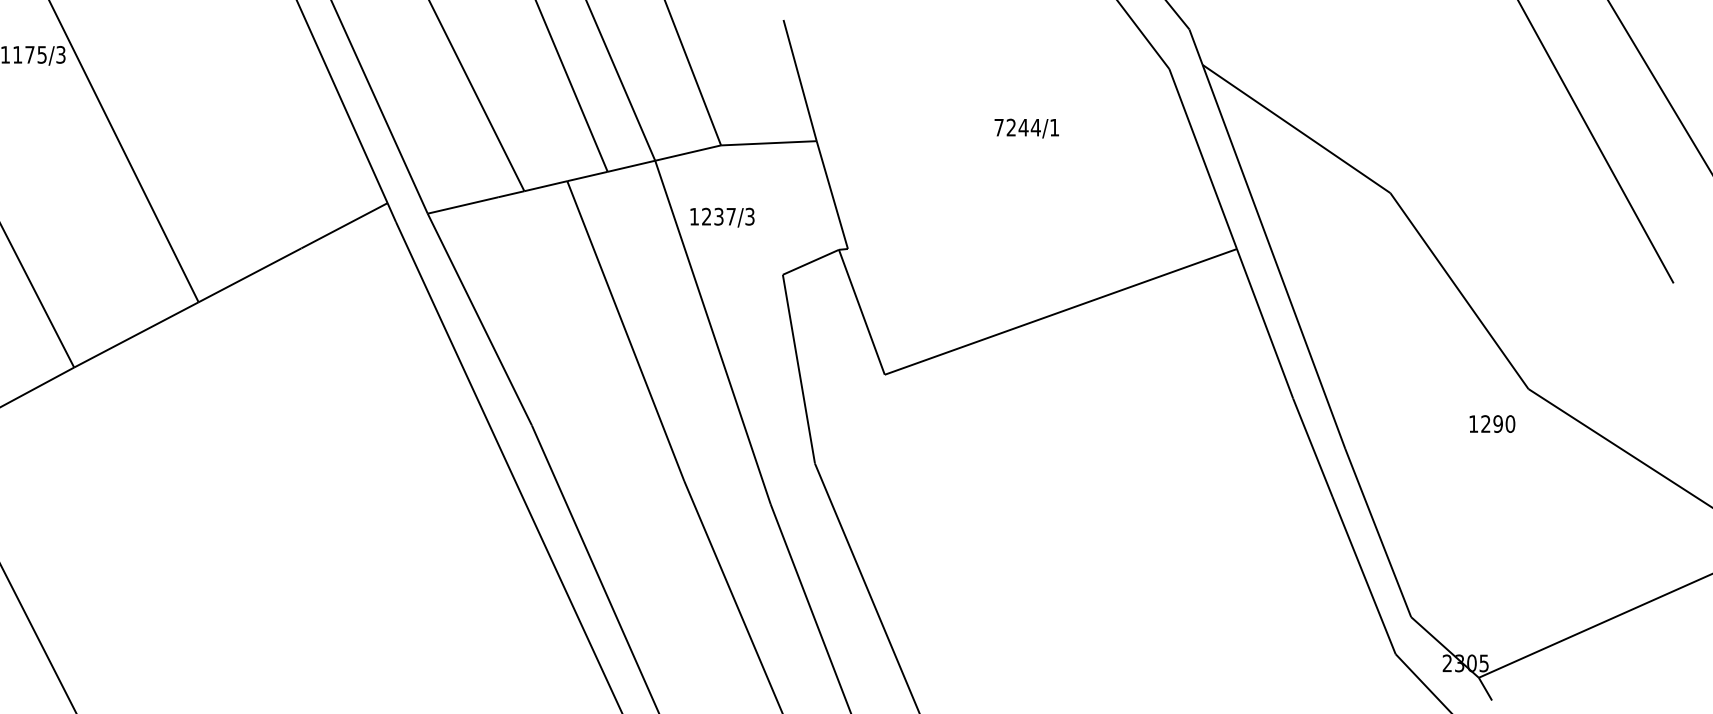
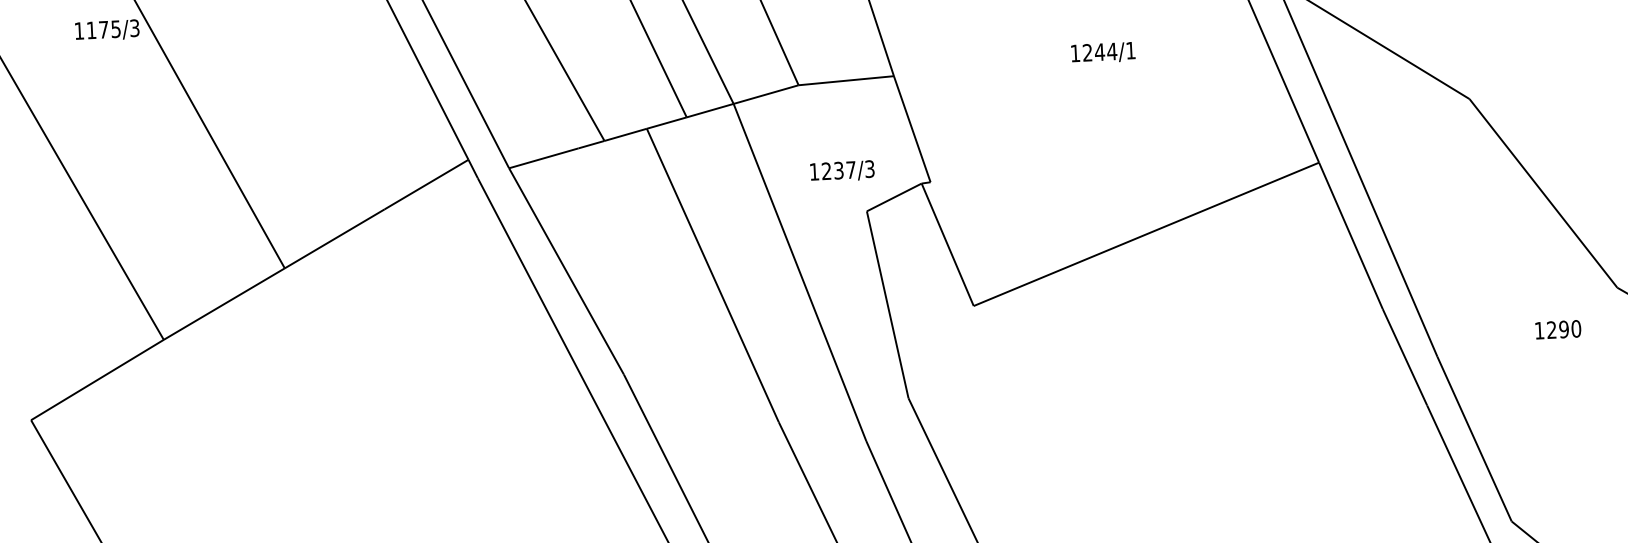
text: (998, 127) -> (1074, 53), 7244/1 -> 1244/1
text: (722, 217) -> (842, 171), moved
text: (1492, 423) -> (1558, 329), moved

